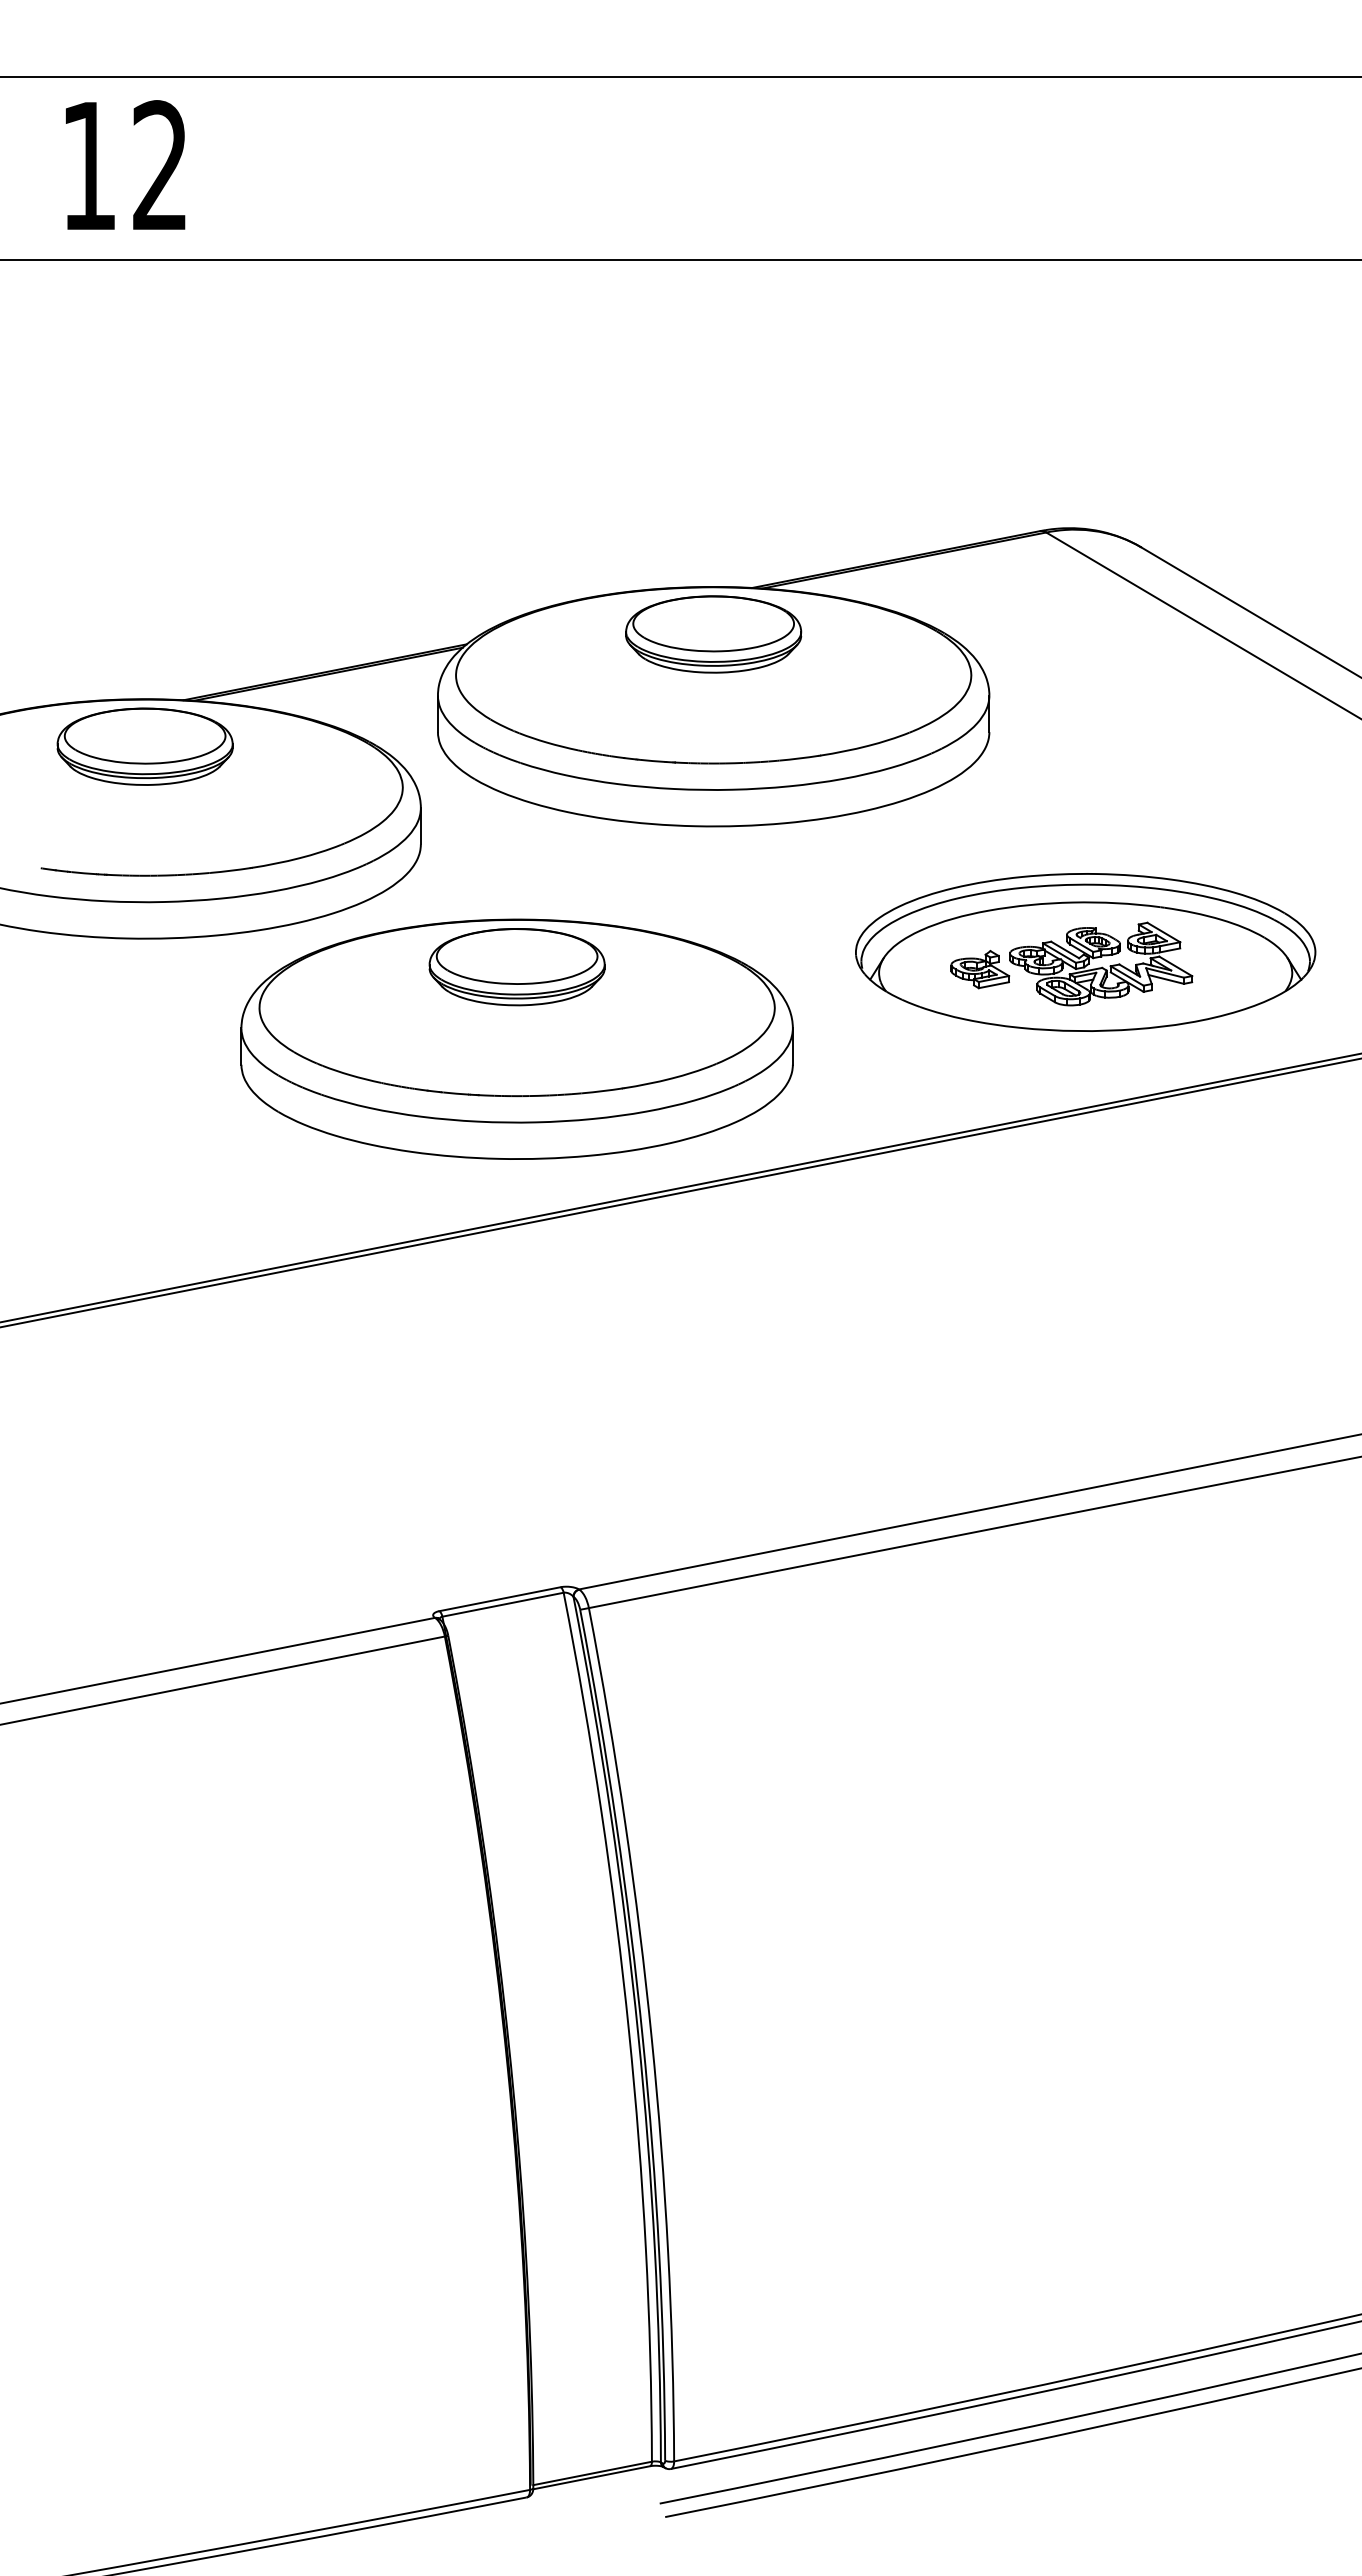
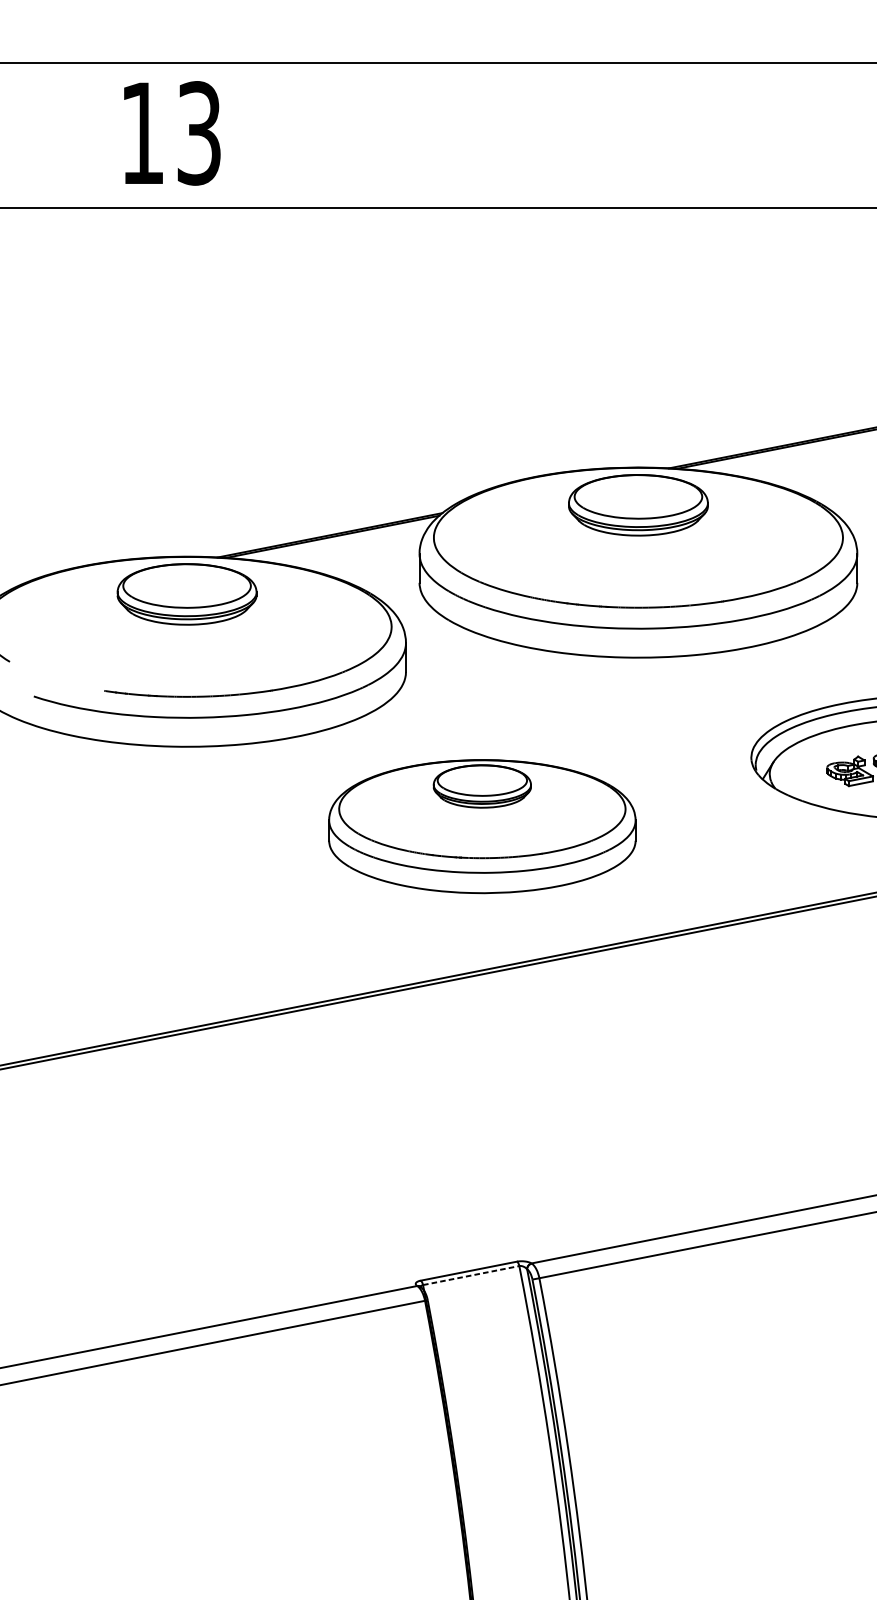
text: (160, 166) -> (199, 133), 12 -> 13
part: (516, 1038) -> (481, 826), size x0.7
line: (503, 1604) -> (471, 1275), solid -> dashed

